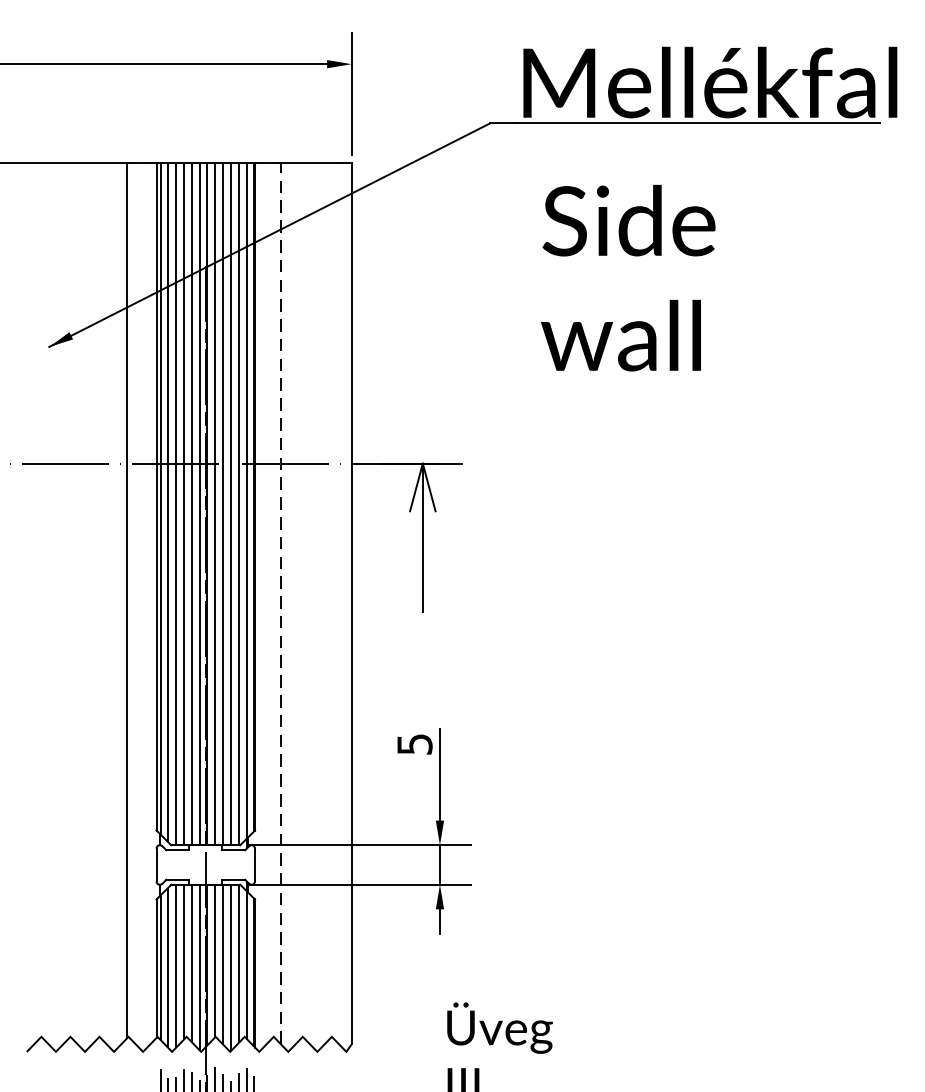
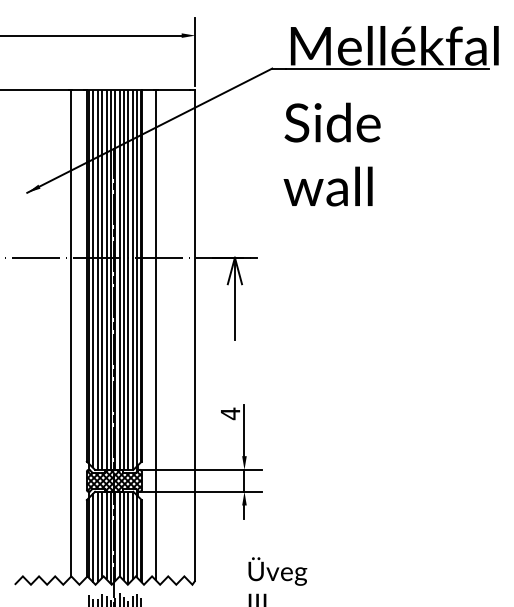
text: (627, 277) -> (331, 154), moved
line: (279, 603) -> (155, 335), dashed -> solid
text: (414, 743) -> (230, 413), 5 -> 4
hatch: (204, 864) -> (113, 480), added

